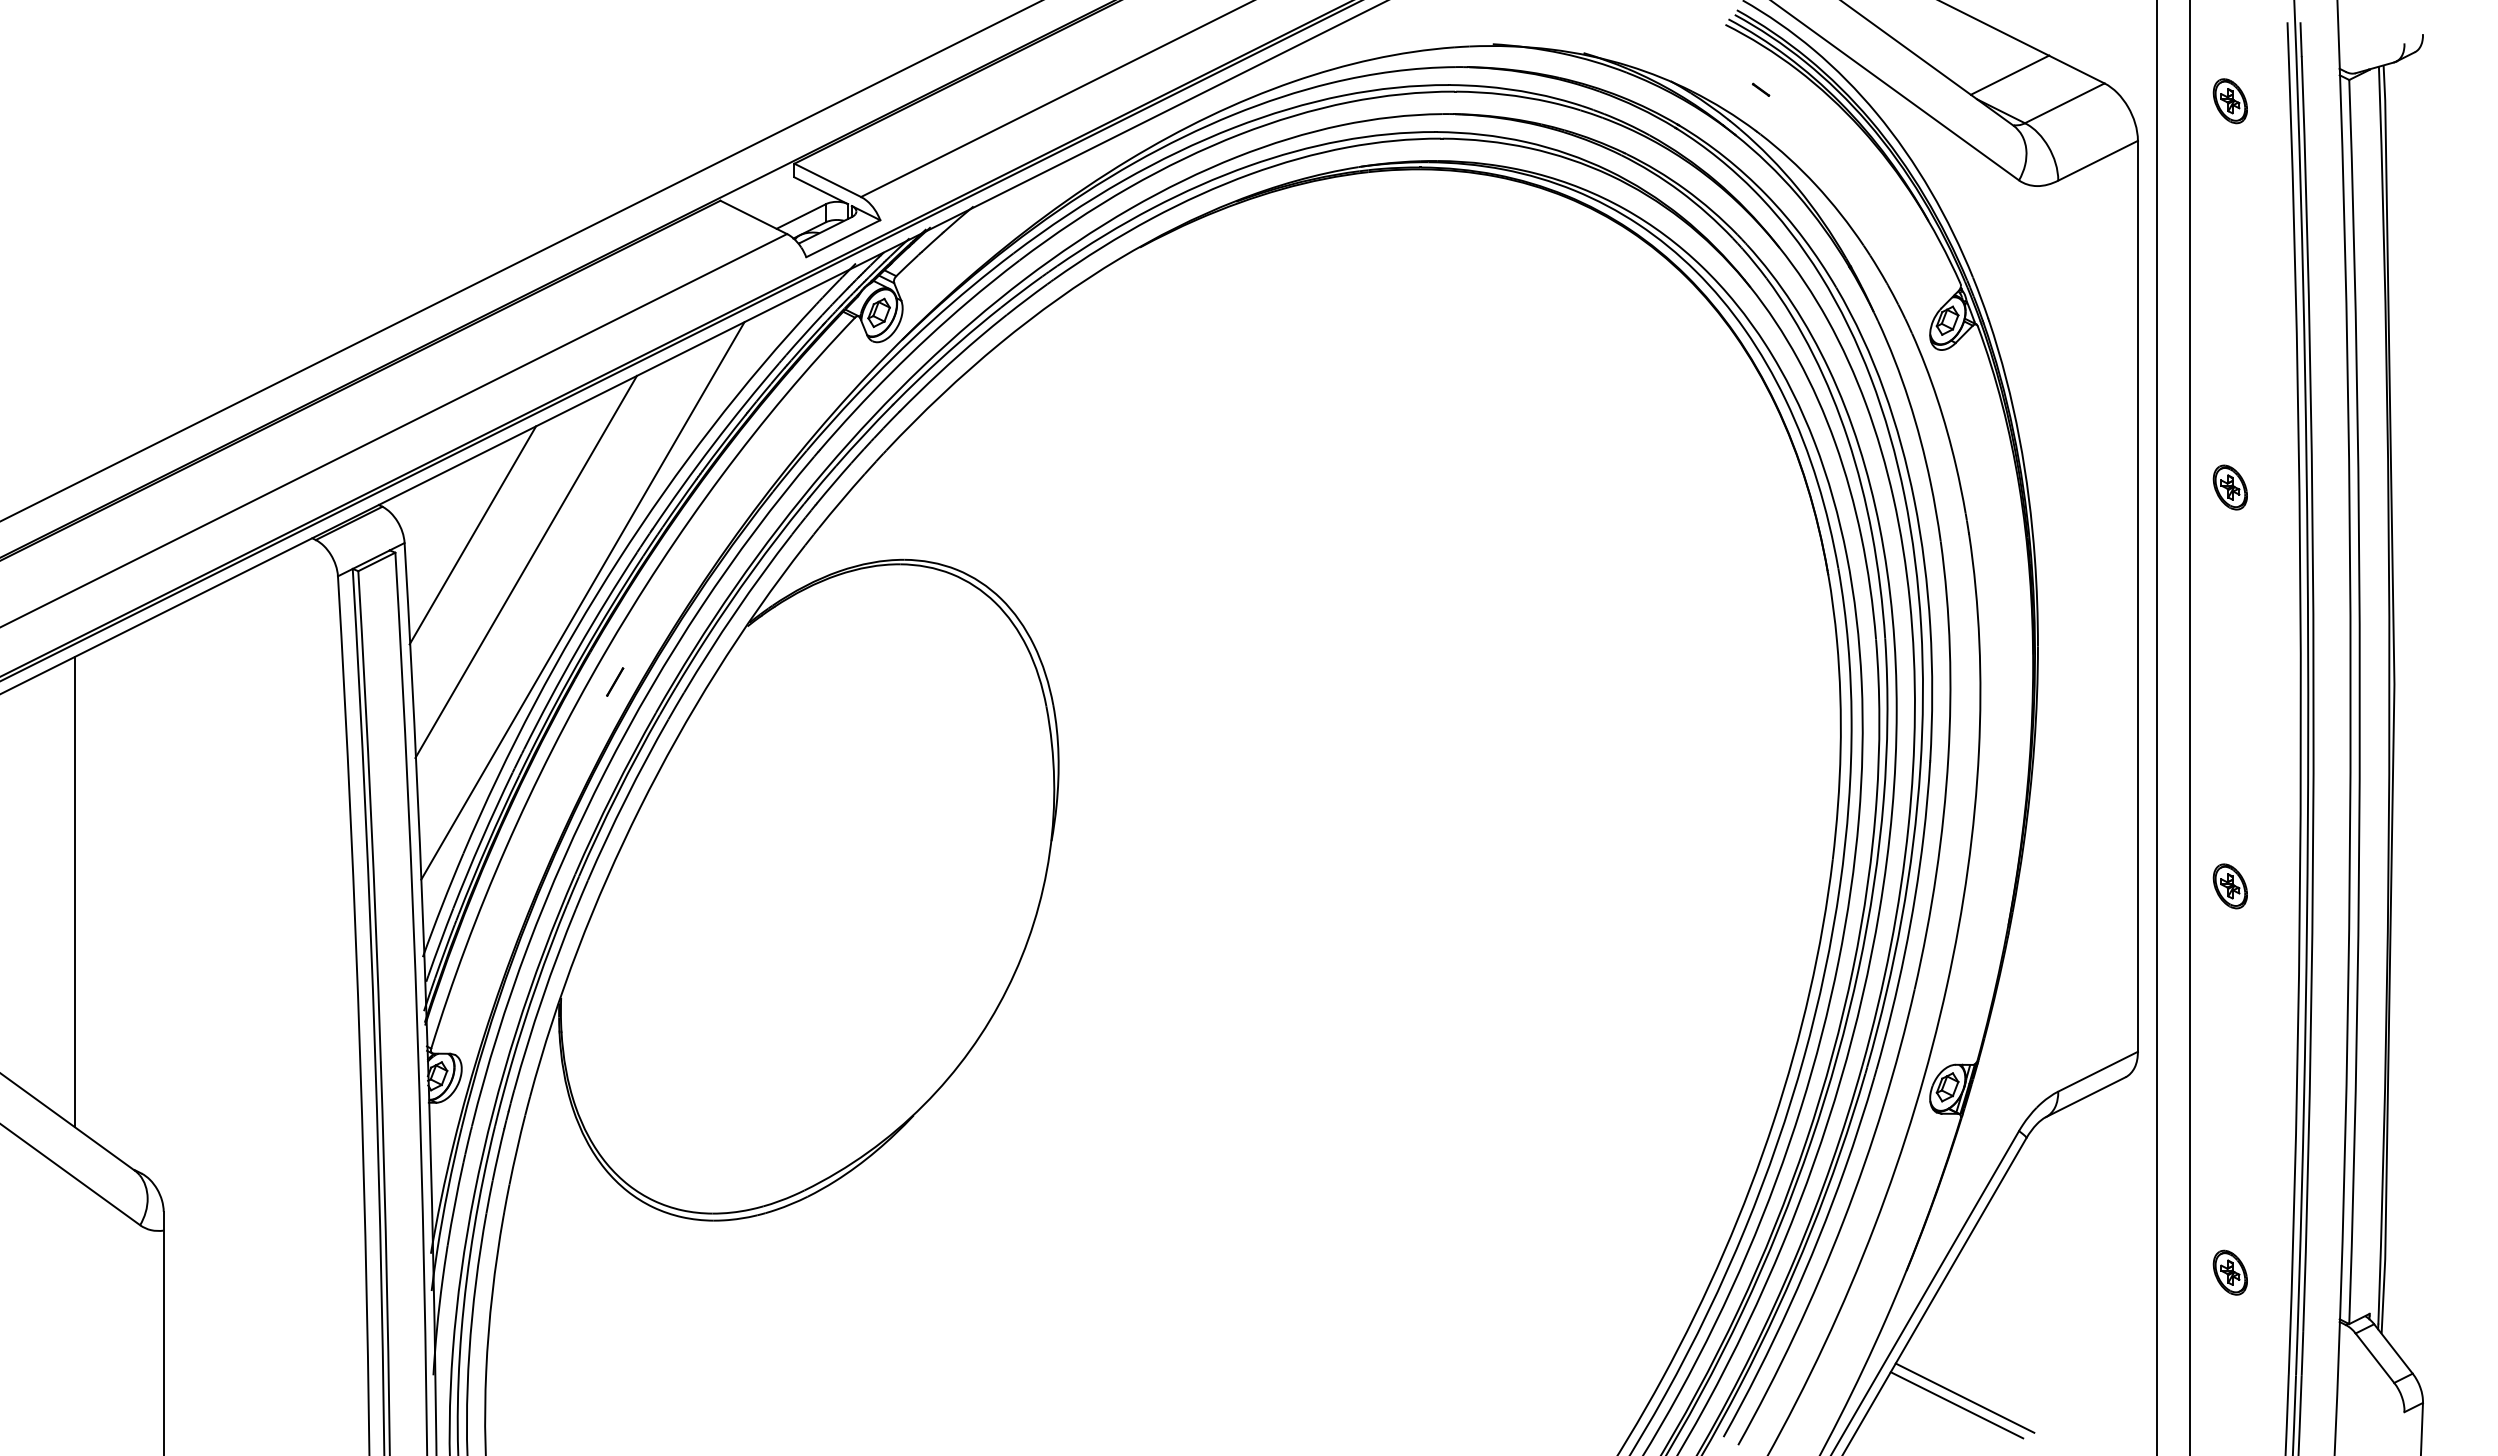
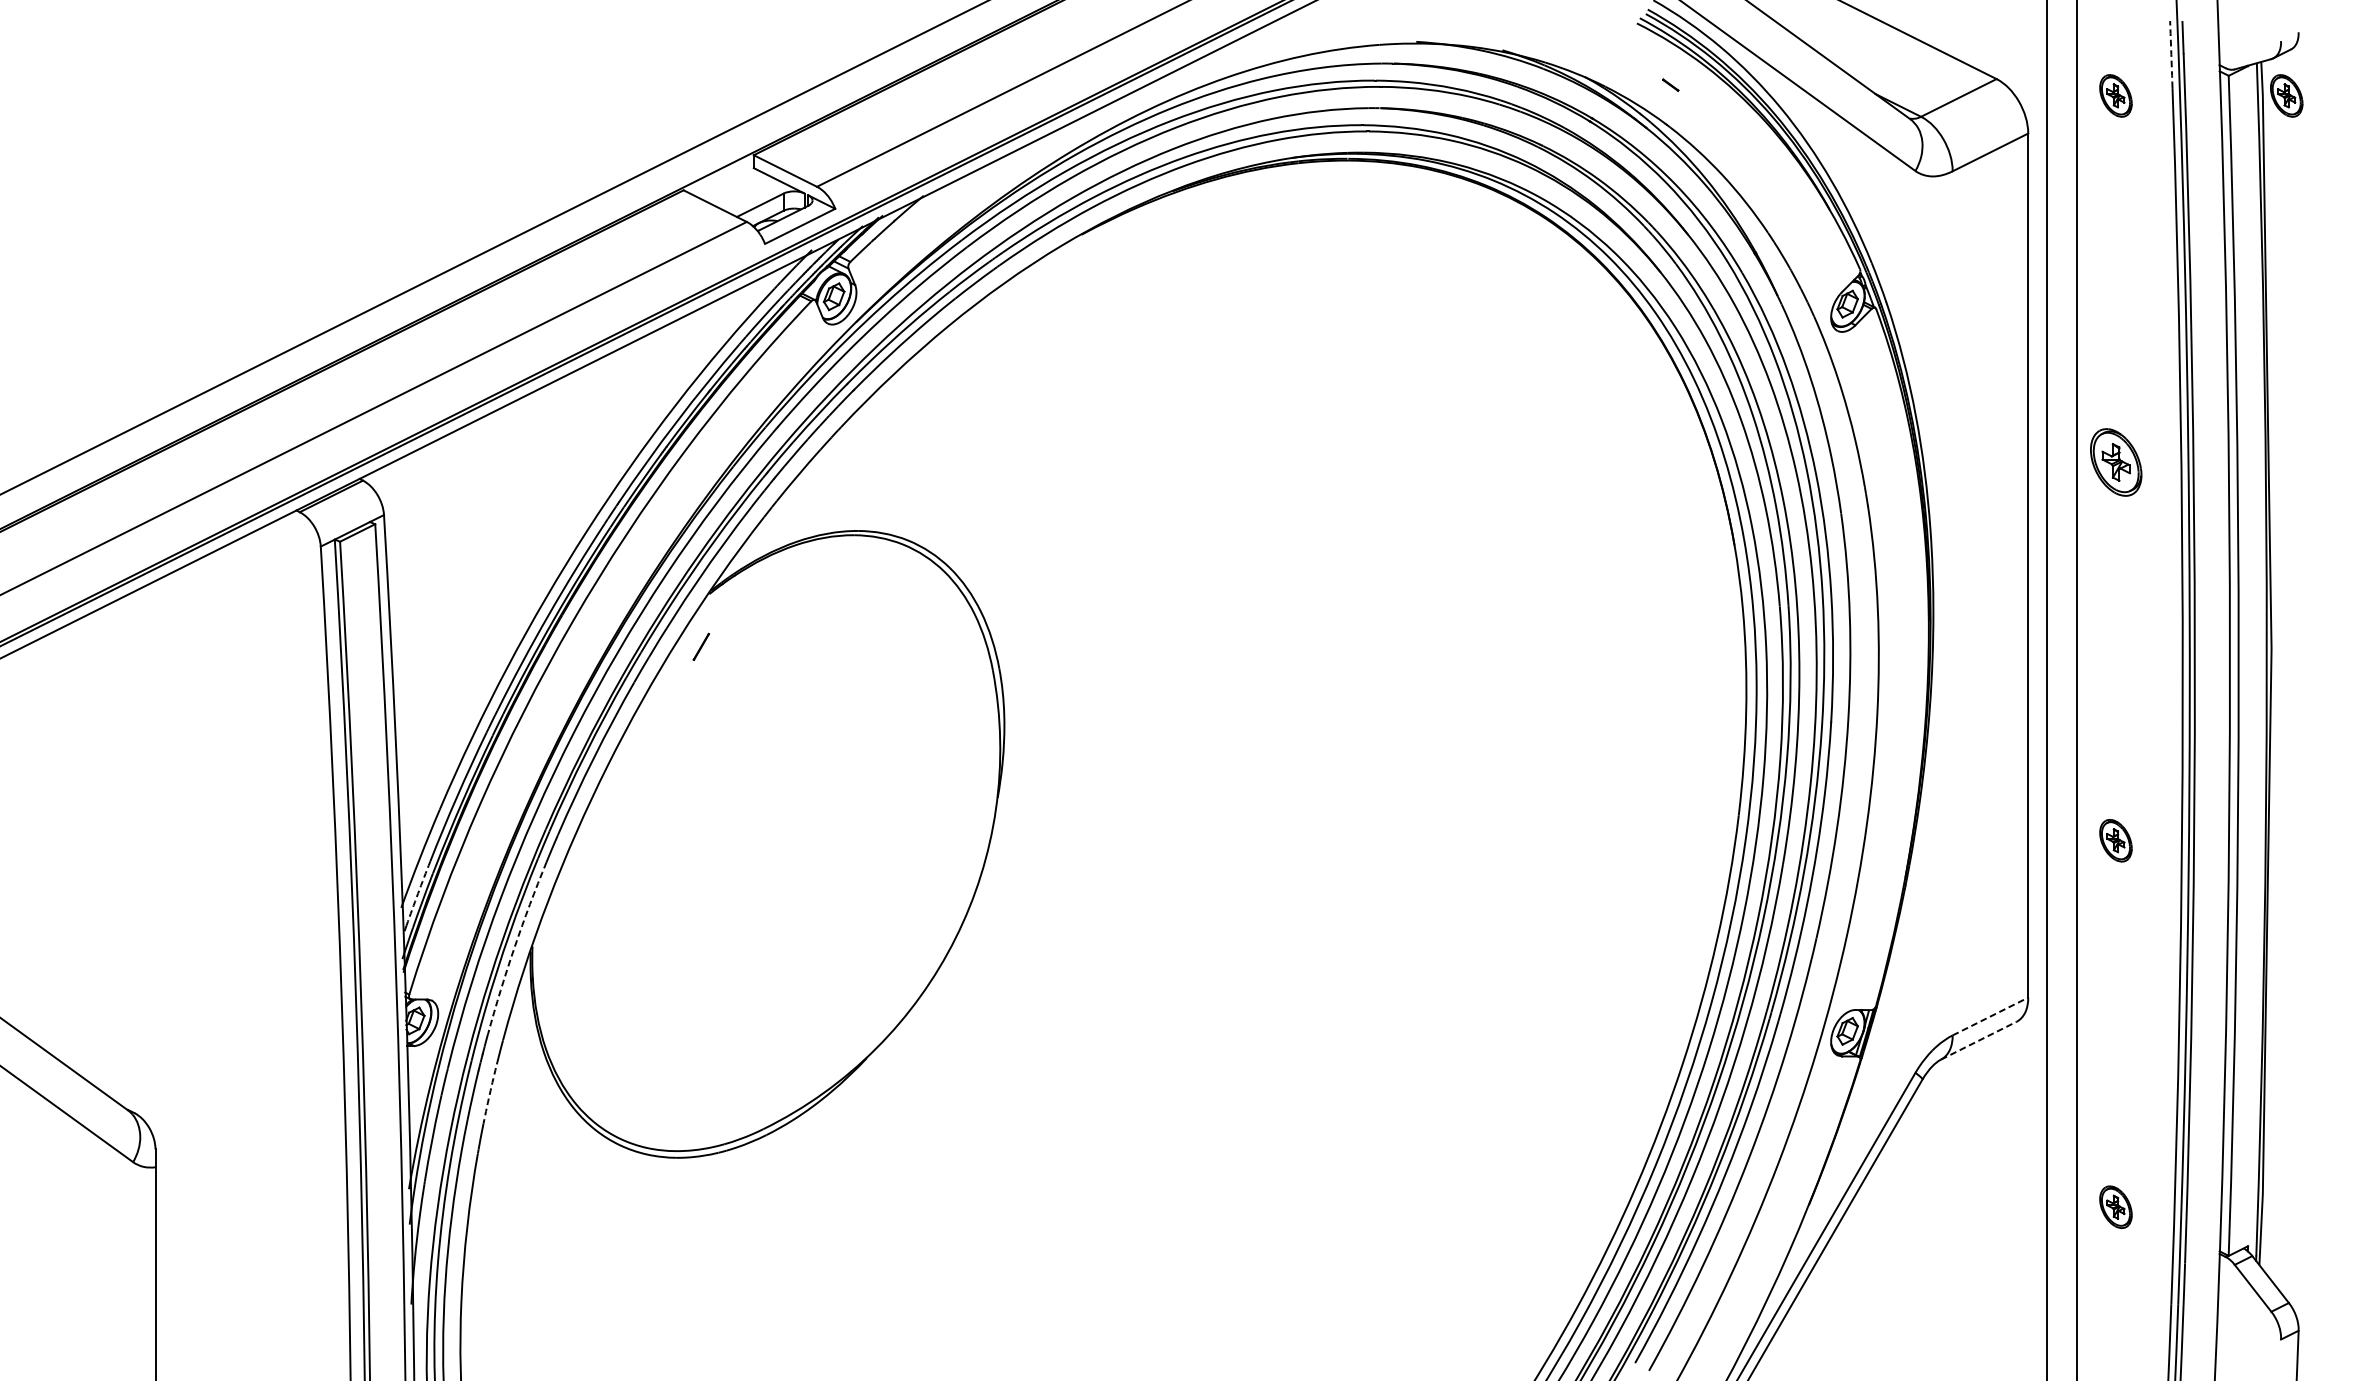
arc: (2288, 57) -> (2171, 54), solid -> dashed
line: (2009, 74) -> (1906, 70), removed
part: (2409, 101) -> (2285, 96), added
part: (2229, 487) -> (2115, 462), size x1.6
line: (472, 535) -> (448, 507), removed
line: (525, 566) -> (498, 537), removed
line: (582, 600) -> (552, 569), removed
line: (615, 681) -> (701, 646), moved
line: (74, 891) -> (70, 845), removed
arc: (440, 942) -> (418, 893), solid -> dashed
arc: (542, 998) -> (514, 947), solid -> dashed
line: (2098, 1071) -> (1990, 1016), solid -> dashed
line: (2085, 1097) -> (1978, 1041), solid -> dashed
arc: (516, 1149) -> (490, 1090), solid -> dashed
line: (1964, 1397) -> (1863, 1325), removed
line: (1956, 1405) -> (1856, 1333), removed

